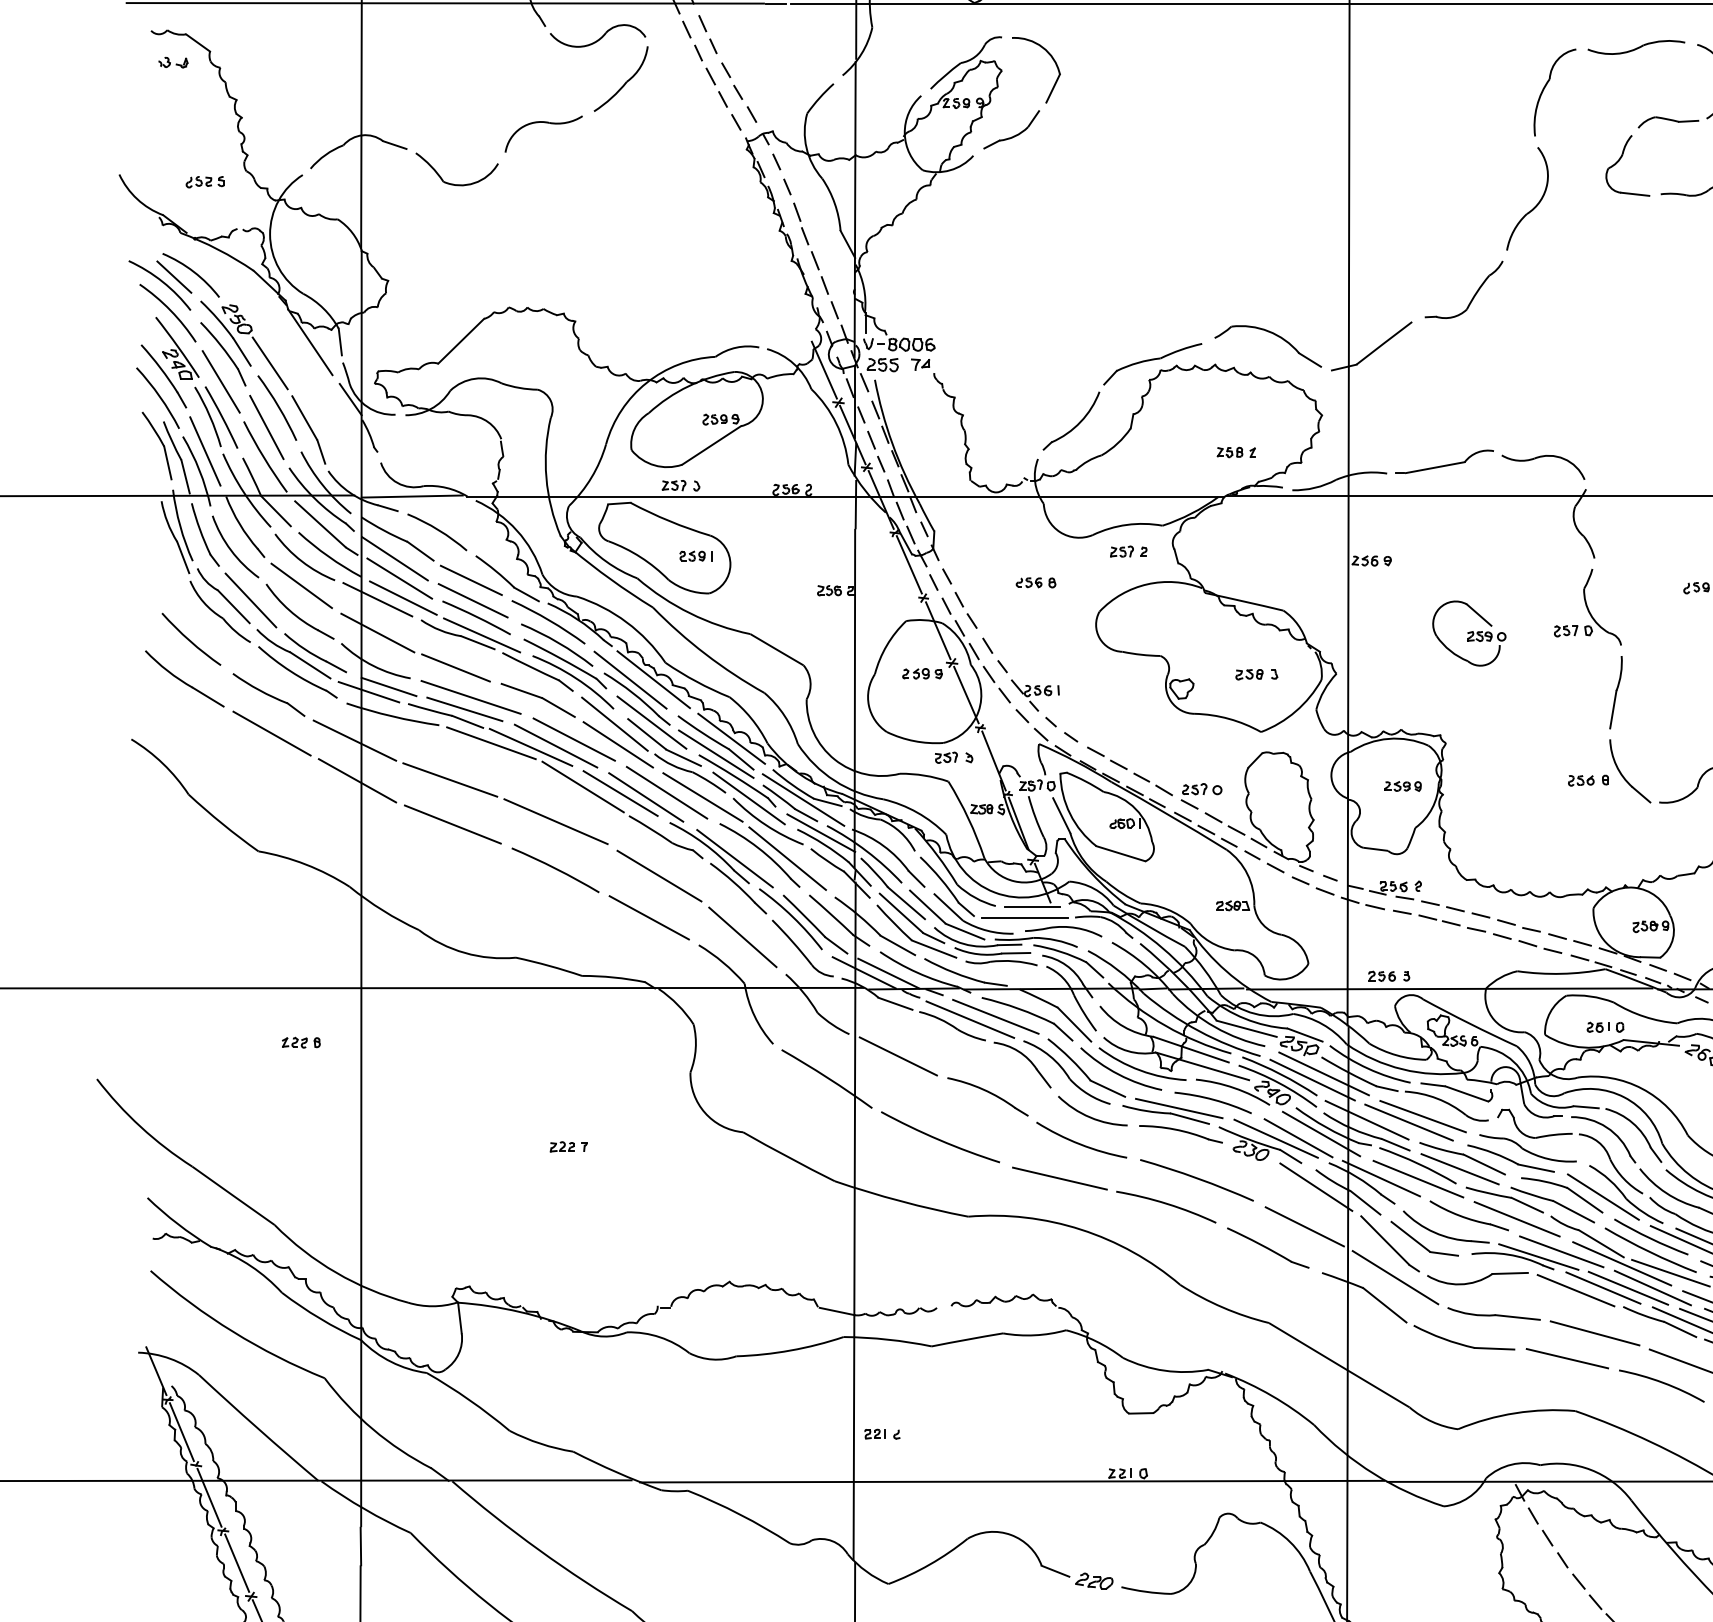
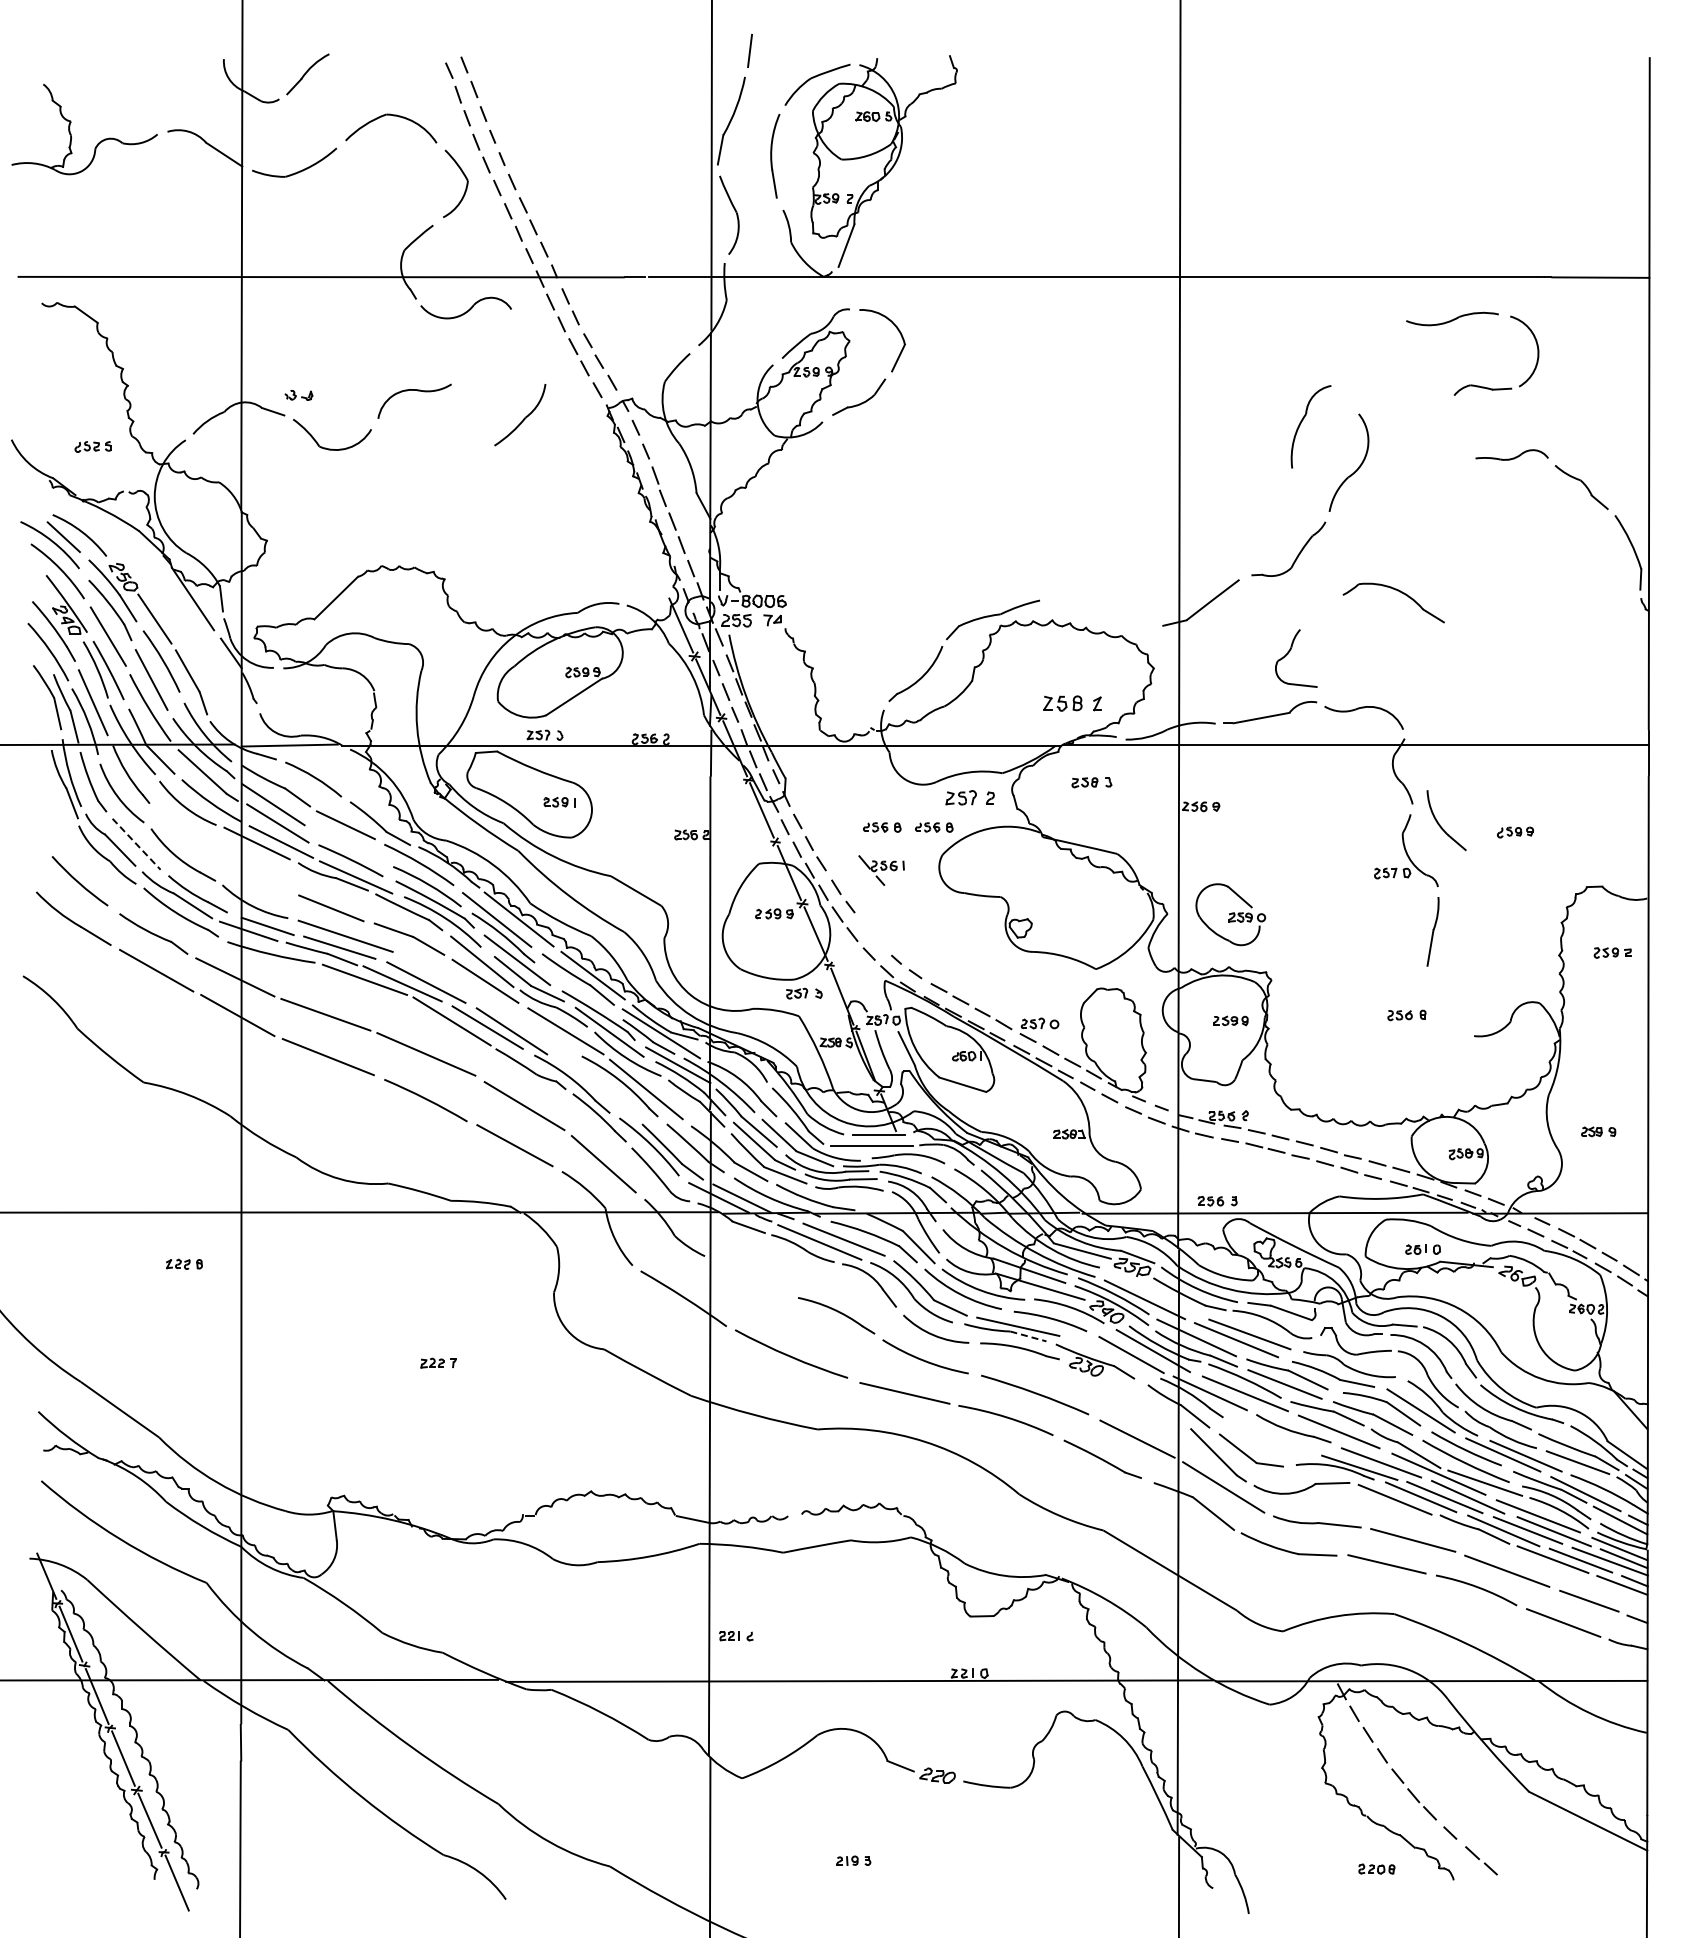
part: (172, 62) -> (298, 395), moved
part: (621, 79) -> (520, 415), moved
part: (1546, 85) -> (1303, 420), moved
part: (1619, 161) -> (1288, 654), moved
part: (1274, 335) -> (1399, 592), moved
part: (1236, 452) -> (1072, 703), size x1.6
part: (1128, 551) -> (970, 797), size x1.4
part: (1091, 582) -> (934, 827), added
line: (301, 585) -> (184, 830), removed
line: (250, 600) -> (136, 844), solid -> dashed
line: (473, 600) -> (347, 844), removed
line: (377, 632) -> (256, 874), removed
part: (1469, 633) -> (1230, 914), moved
part: (1256, 674) -> (1091, 782), moved
part: (1035, 695) -> (881, 870), moved
line: (574, 739) -> (443, 976), removed
line: (716, 753) -> (578, 989), removed
part: (1623, 775) -> (1440, 824), moved
line: (666, 792) -> (531, 1026), removed
line: (735, 858) -> (596, 1089), removed
line: (898, 1056) -> (751, 1277), removed
line: (1323, 1073) -> (1155, 1293), removed
line: (1190, 1118) -> (1028, 1336), solid -> dashed
line: (1275, 1138) -> (1109, 1355), removed
line: (1316, 1187) -> (1148, 1401), removed
part: (1442, 1234) -> (1268, 1446), removed

